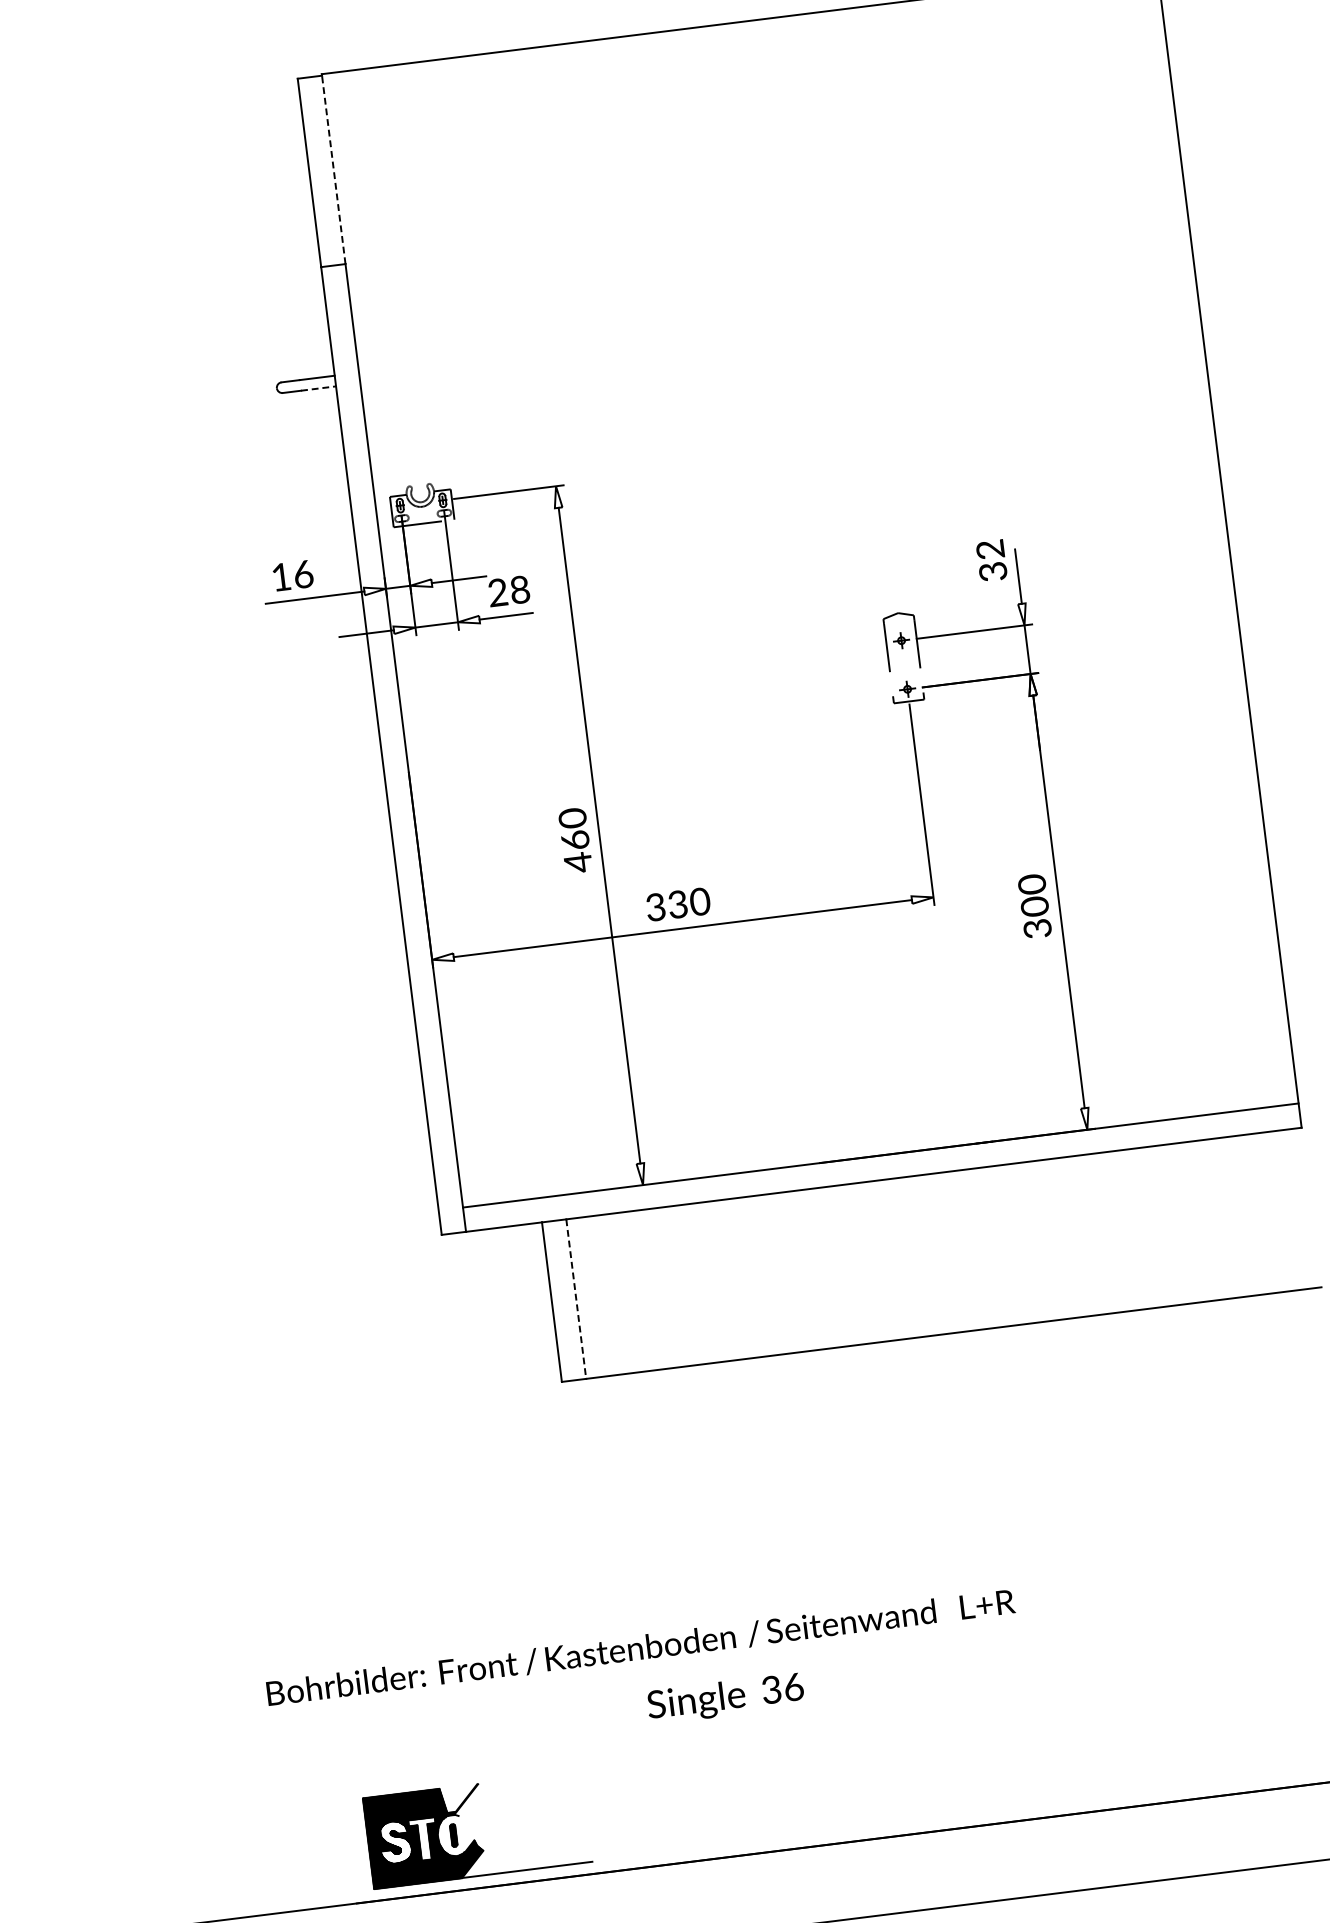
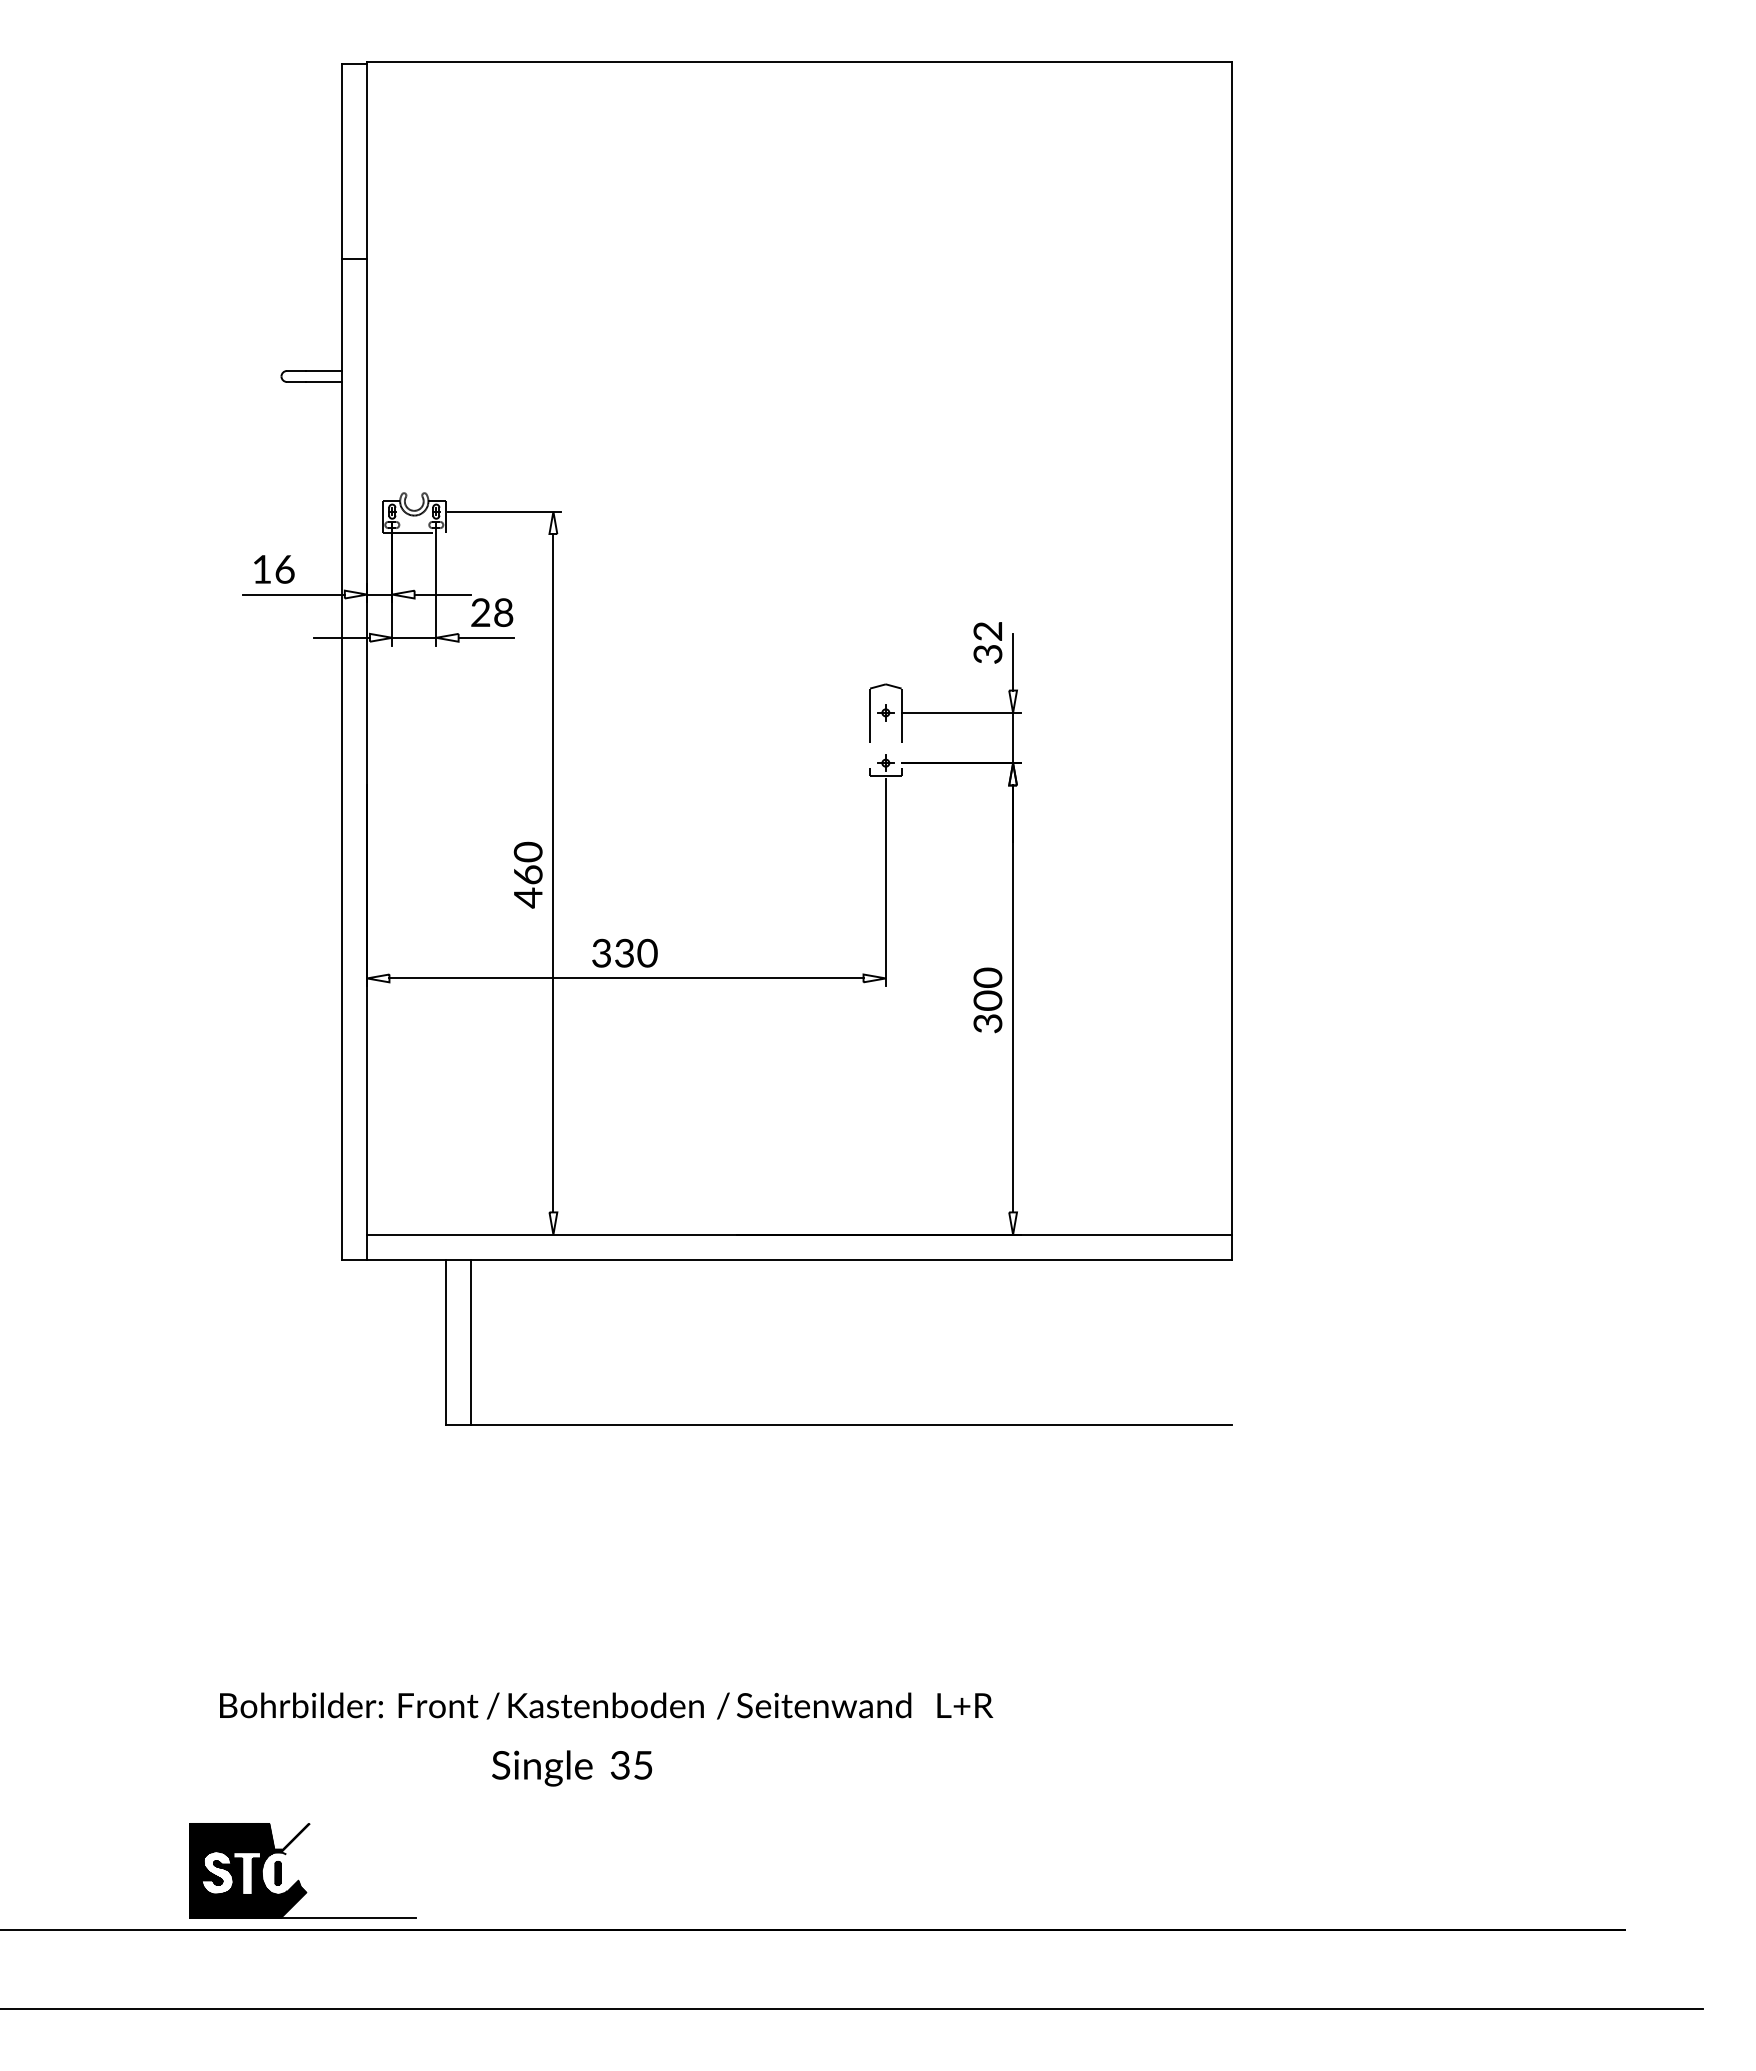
line: (334, 169) -> (367, 160), dashed -> solid
line: (319, 388) -> (324, 382), dashed -> solid
line: (575, 1299) -> (470, 1342), dashed -> solid
text: (640, 1647) -> (606, 1705), moved
text: (794, 1687) -> (643, 1765), 36 -> 35

